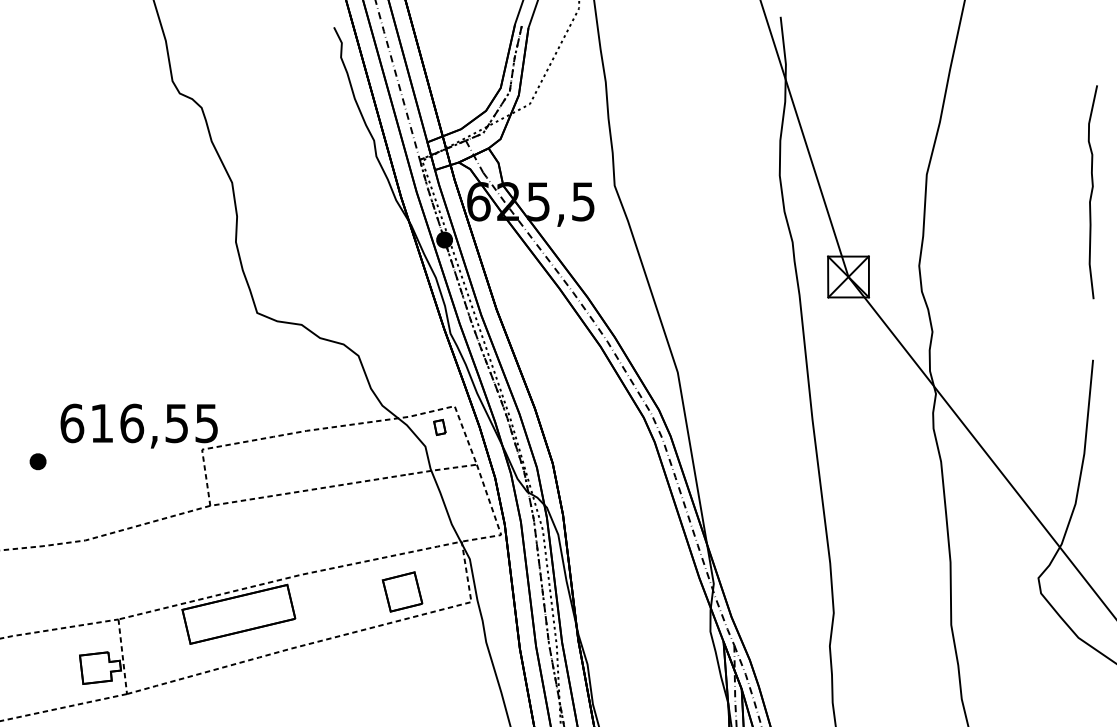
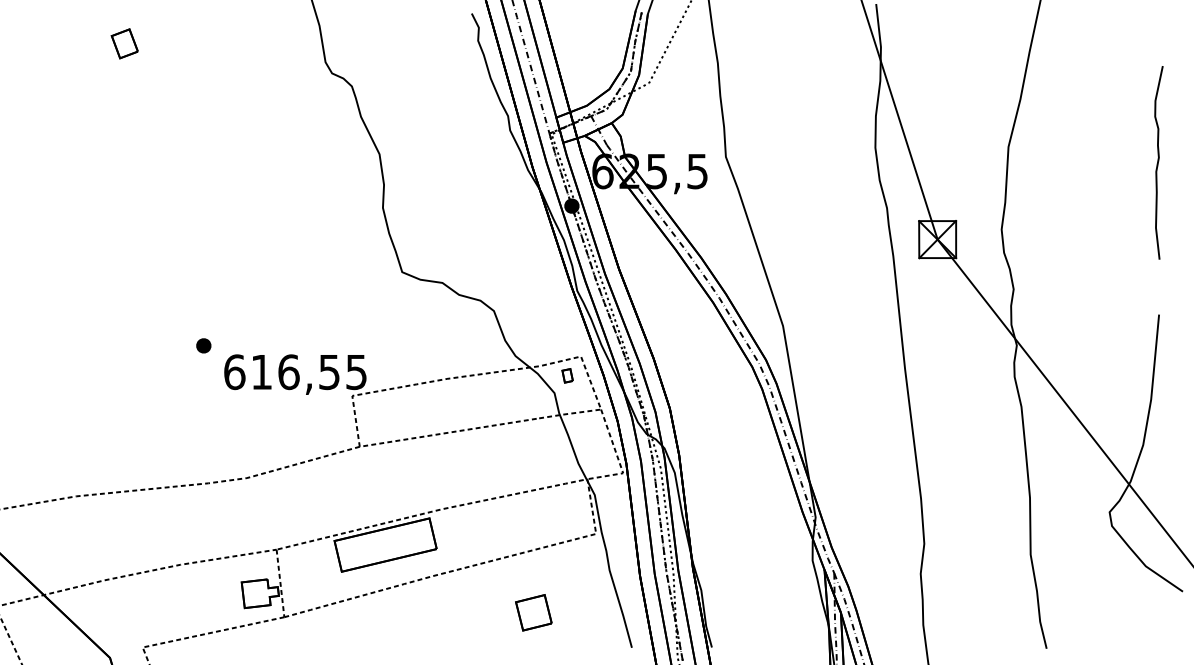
part: (37, 461) -> (203, 345), moved
part: (402, 591) -> (533, 612), moved

